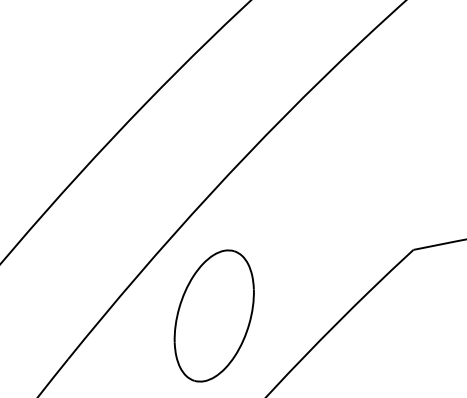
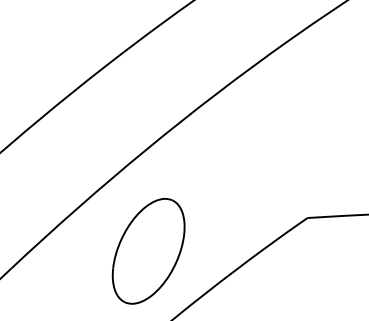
part: (213, 315) -> (148, 250), moved

